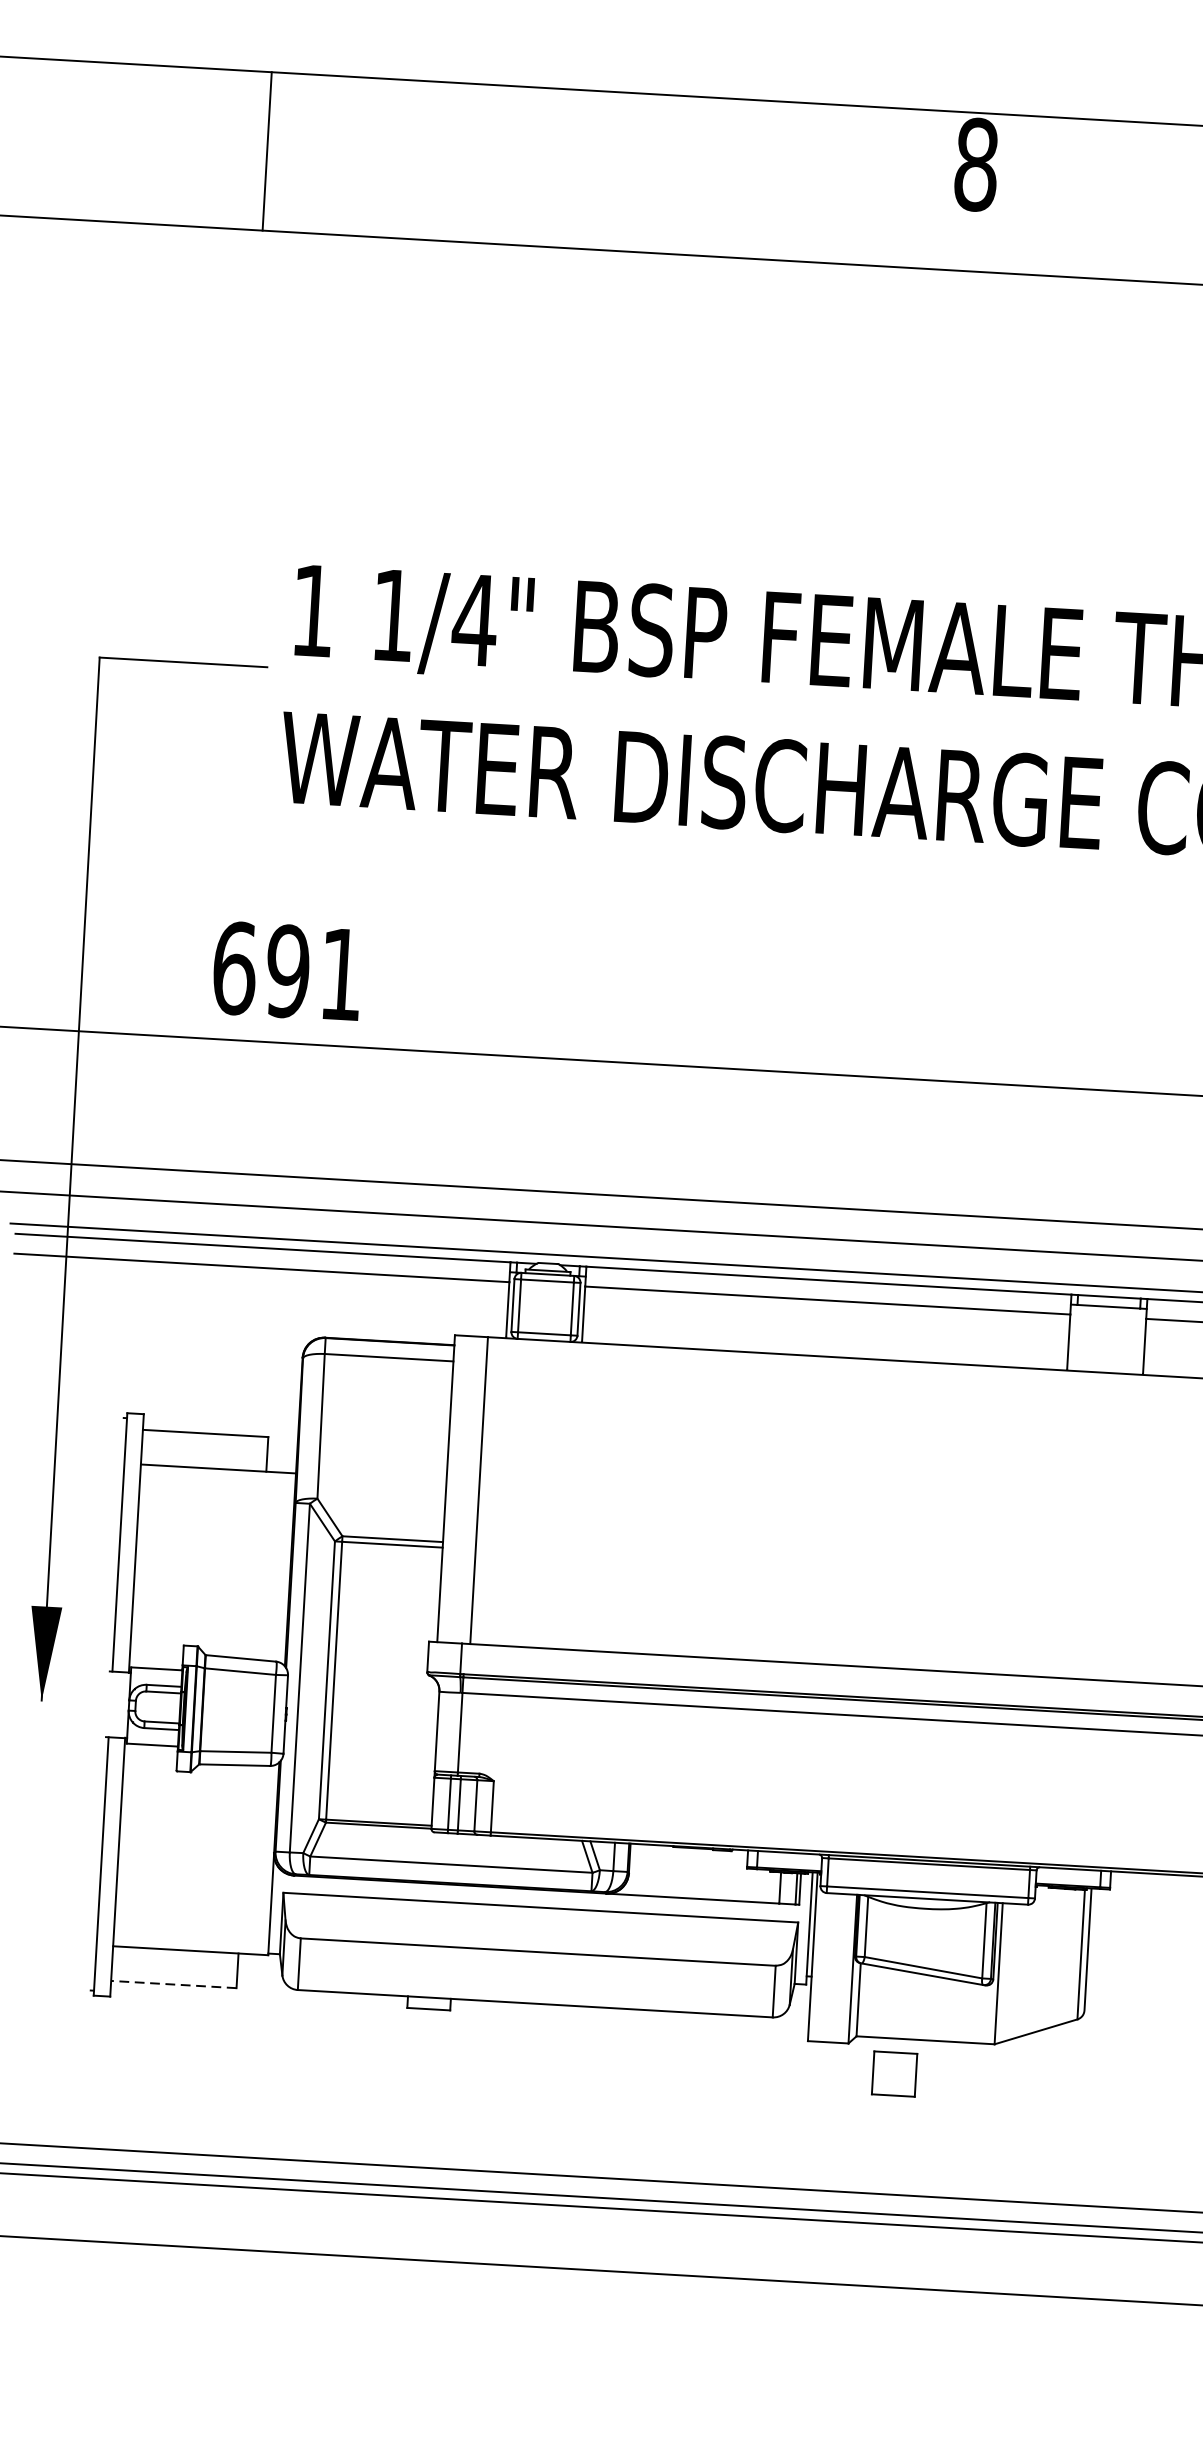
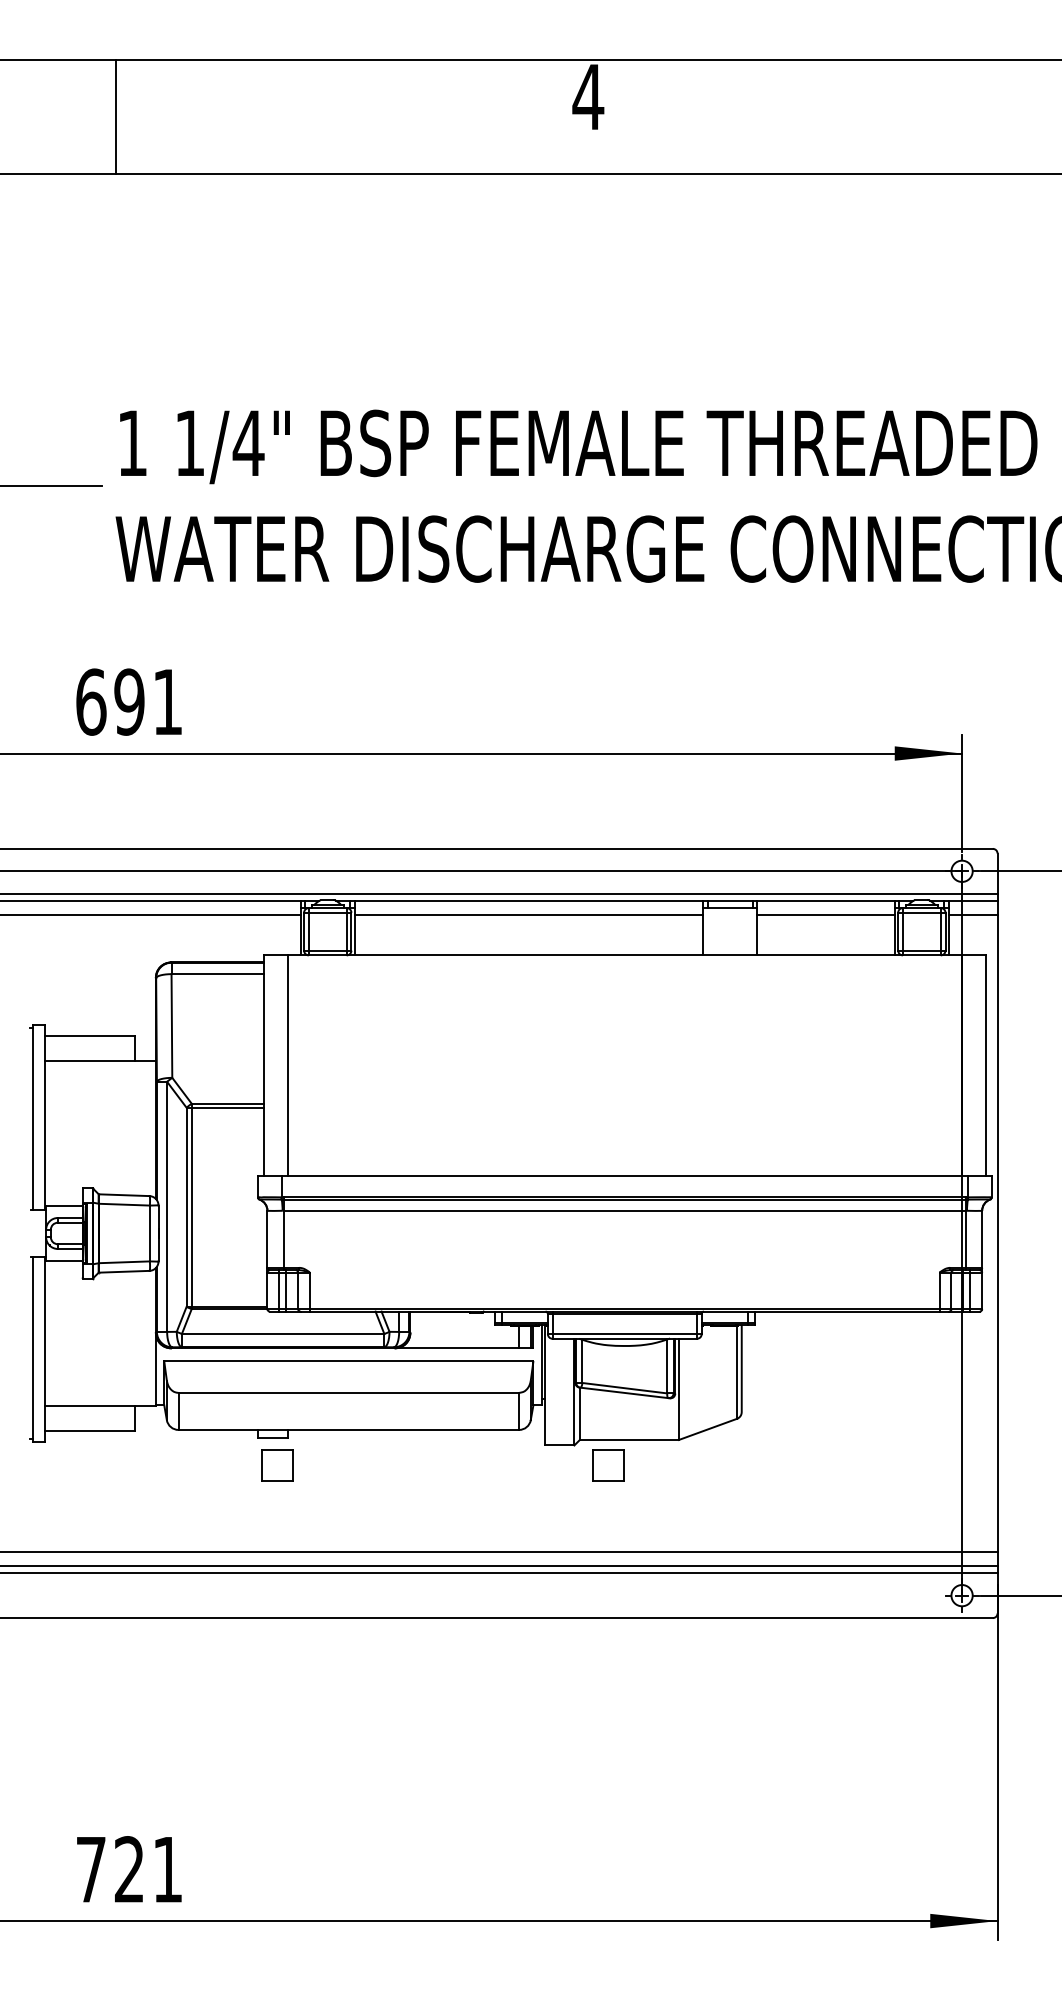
line: (266, 150) -> (115, 116), moved
text: (976, 163) -> (588, 96), 8 -> 4
line: (173, 1985) -> (89, 1431), dashed -> solid
part: (432, 2047) -> (277, 1465), added

